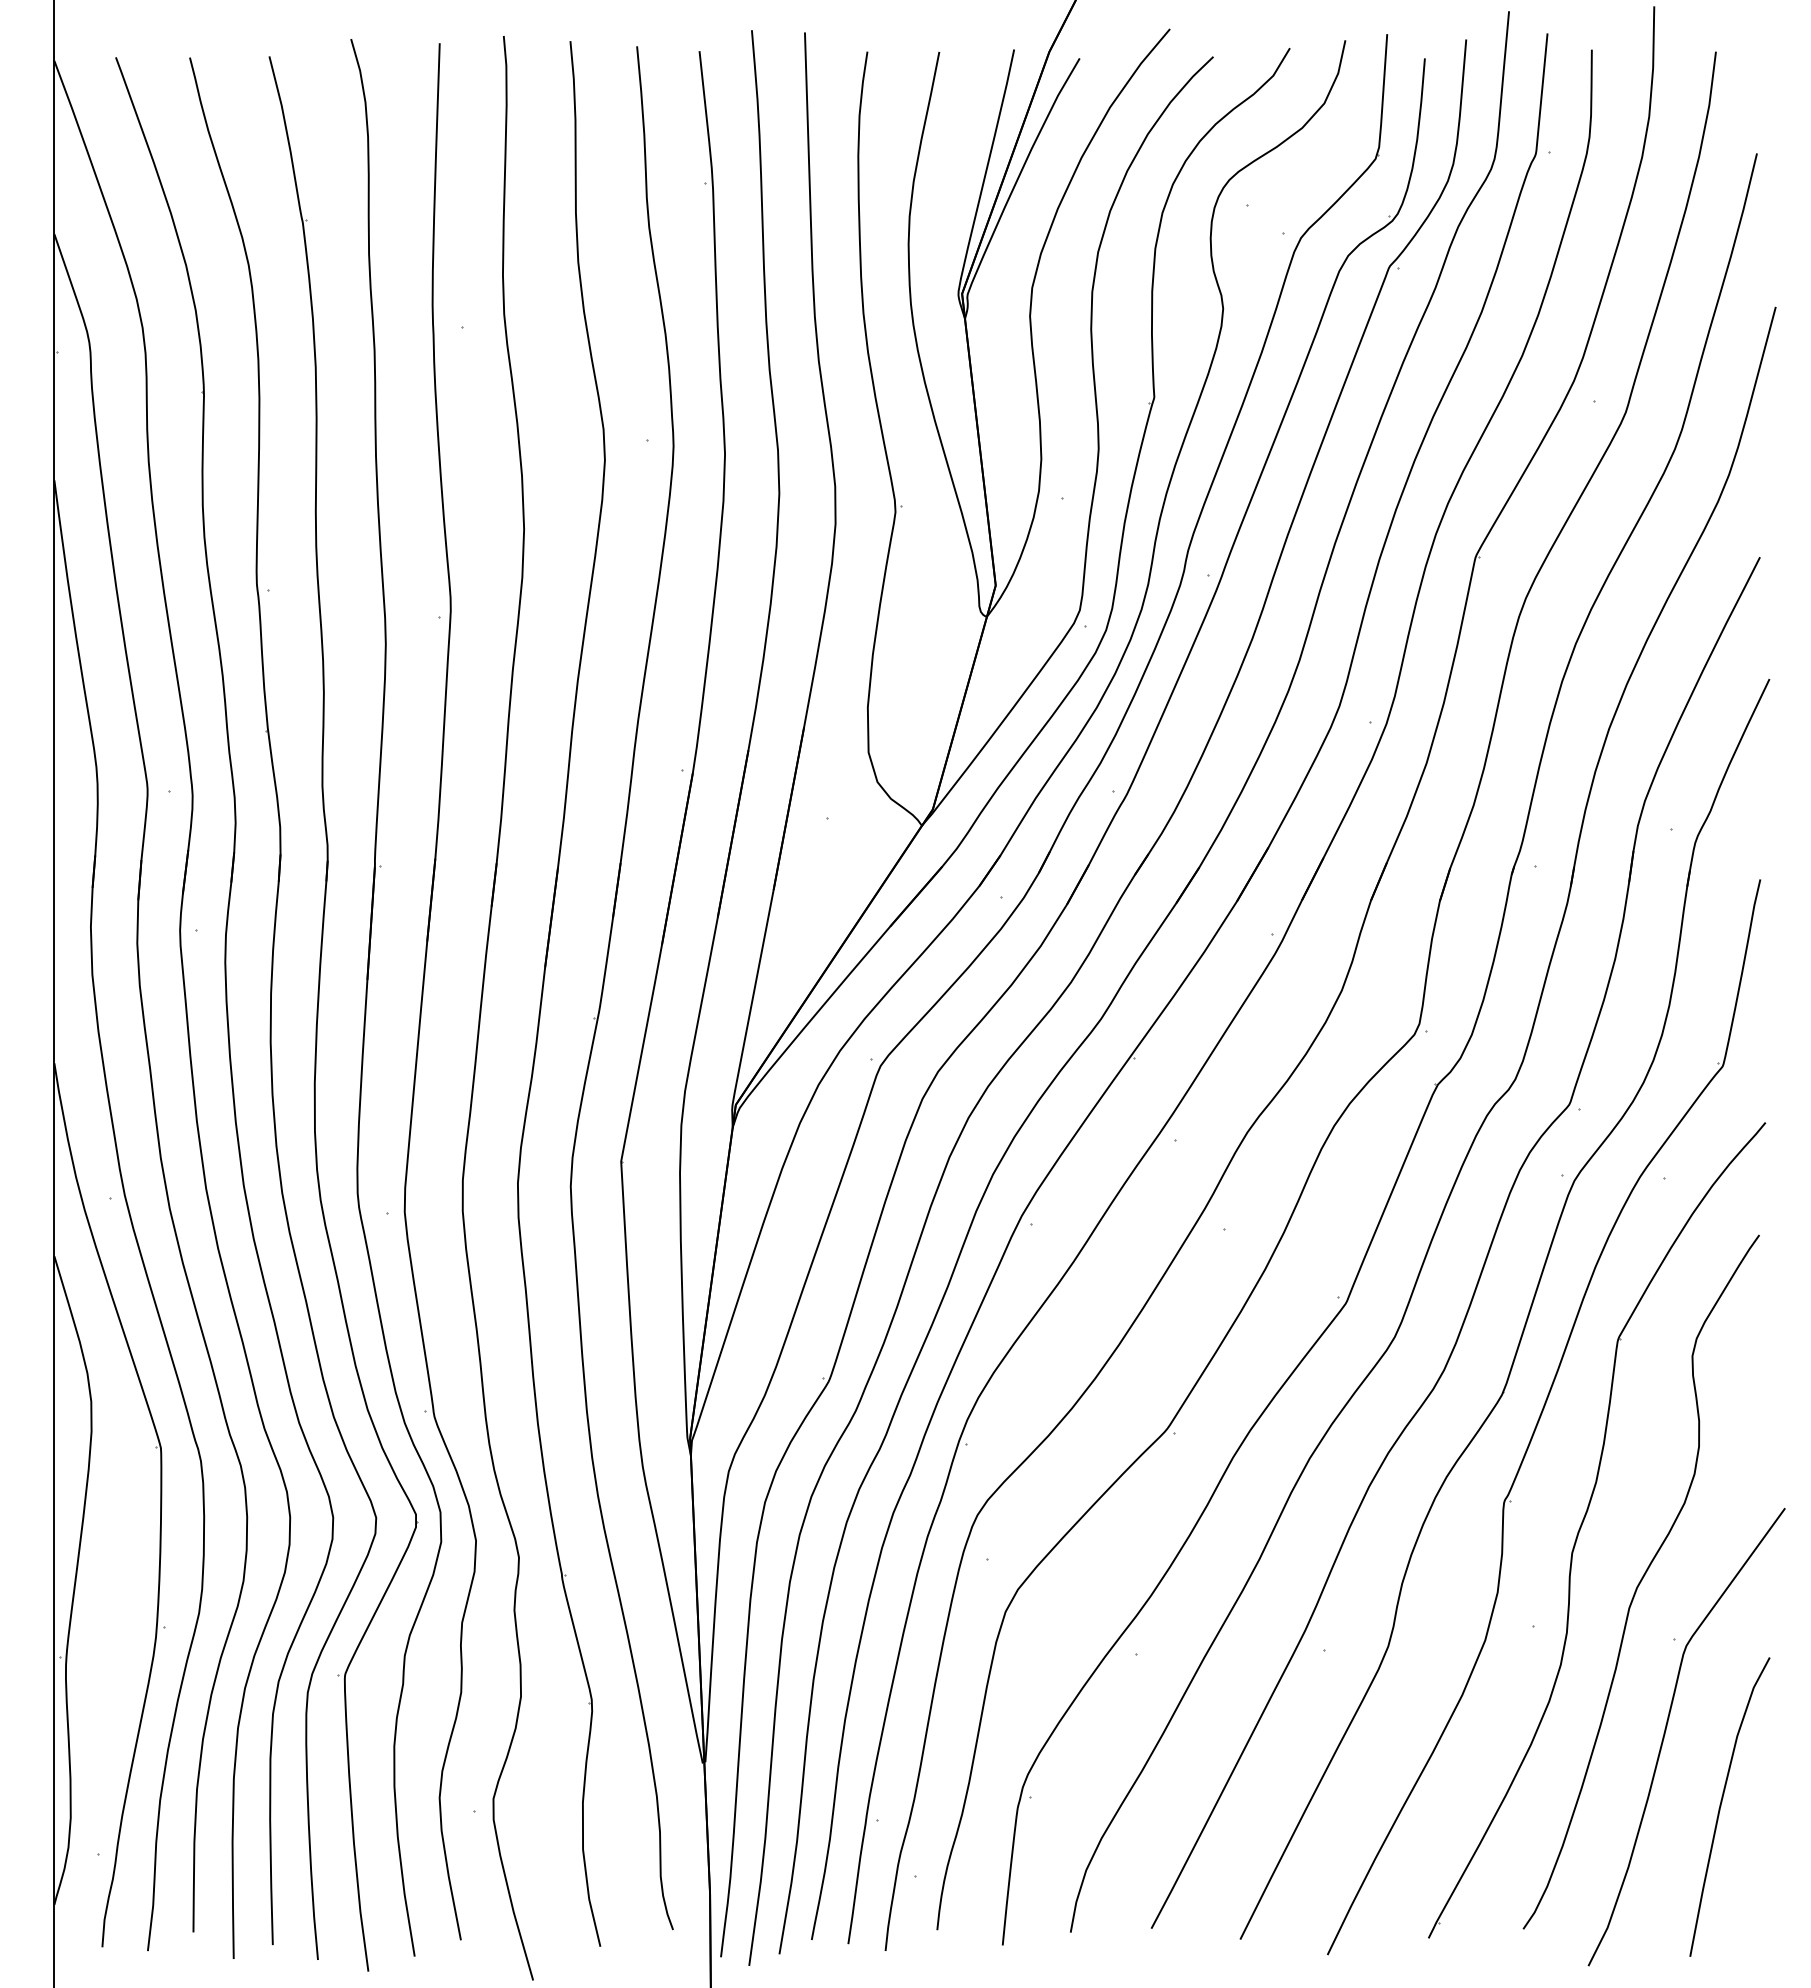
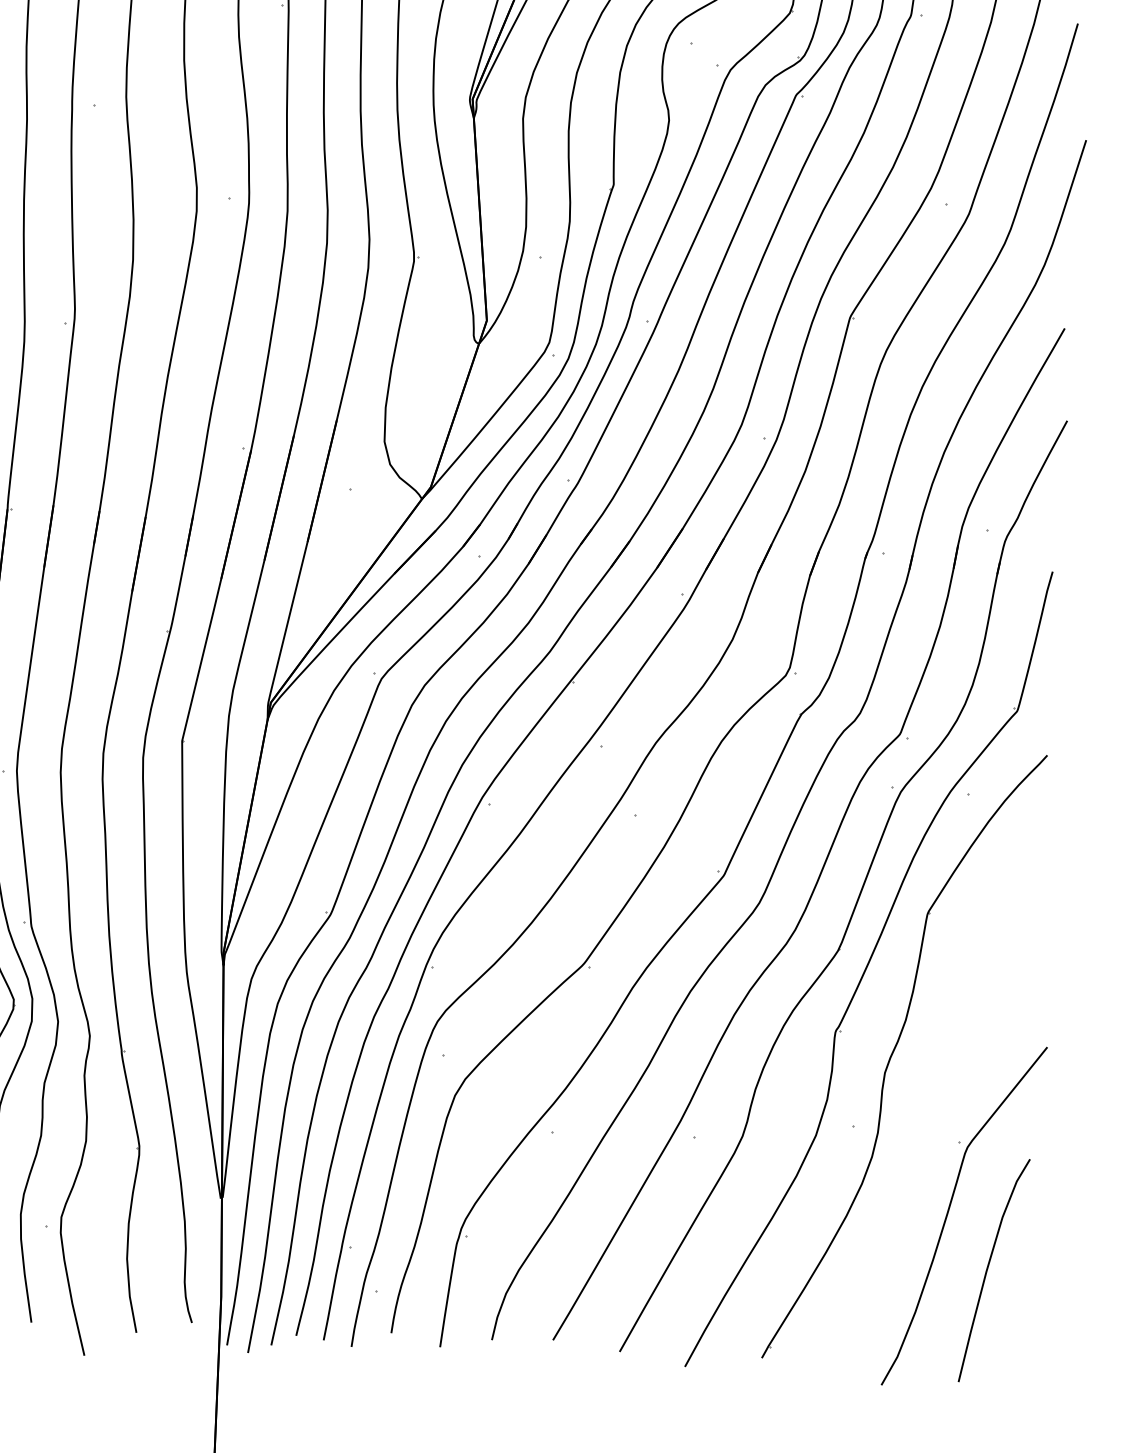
curve: (1640, 1581) -> (935, 1096), removed

